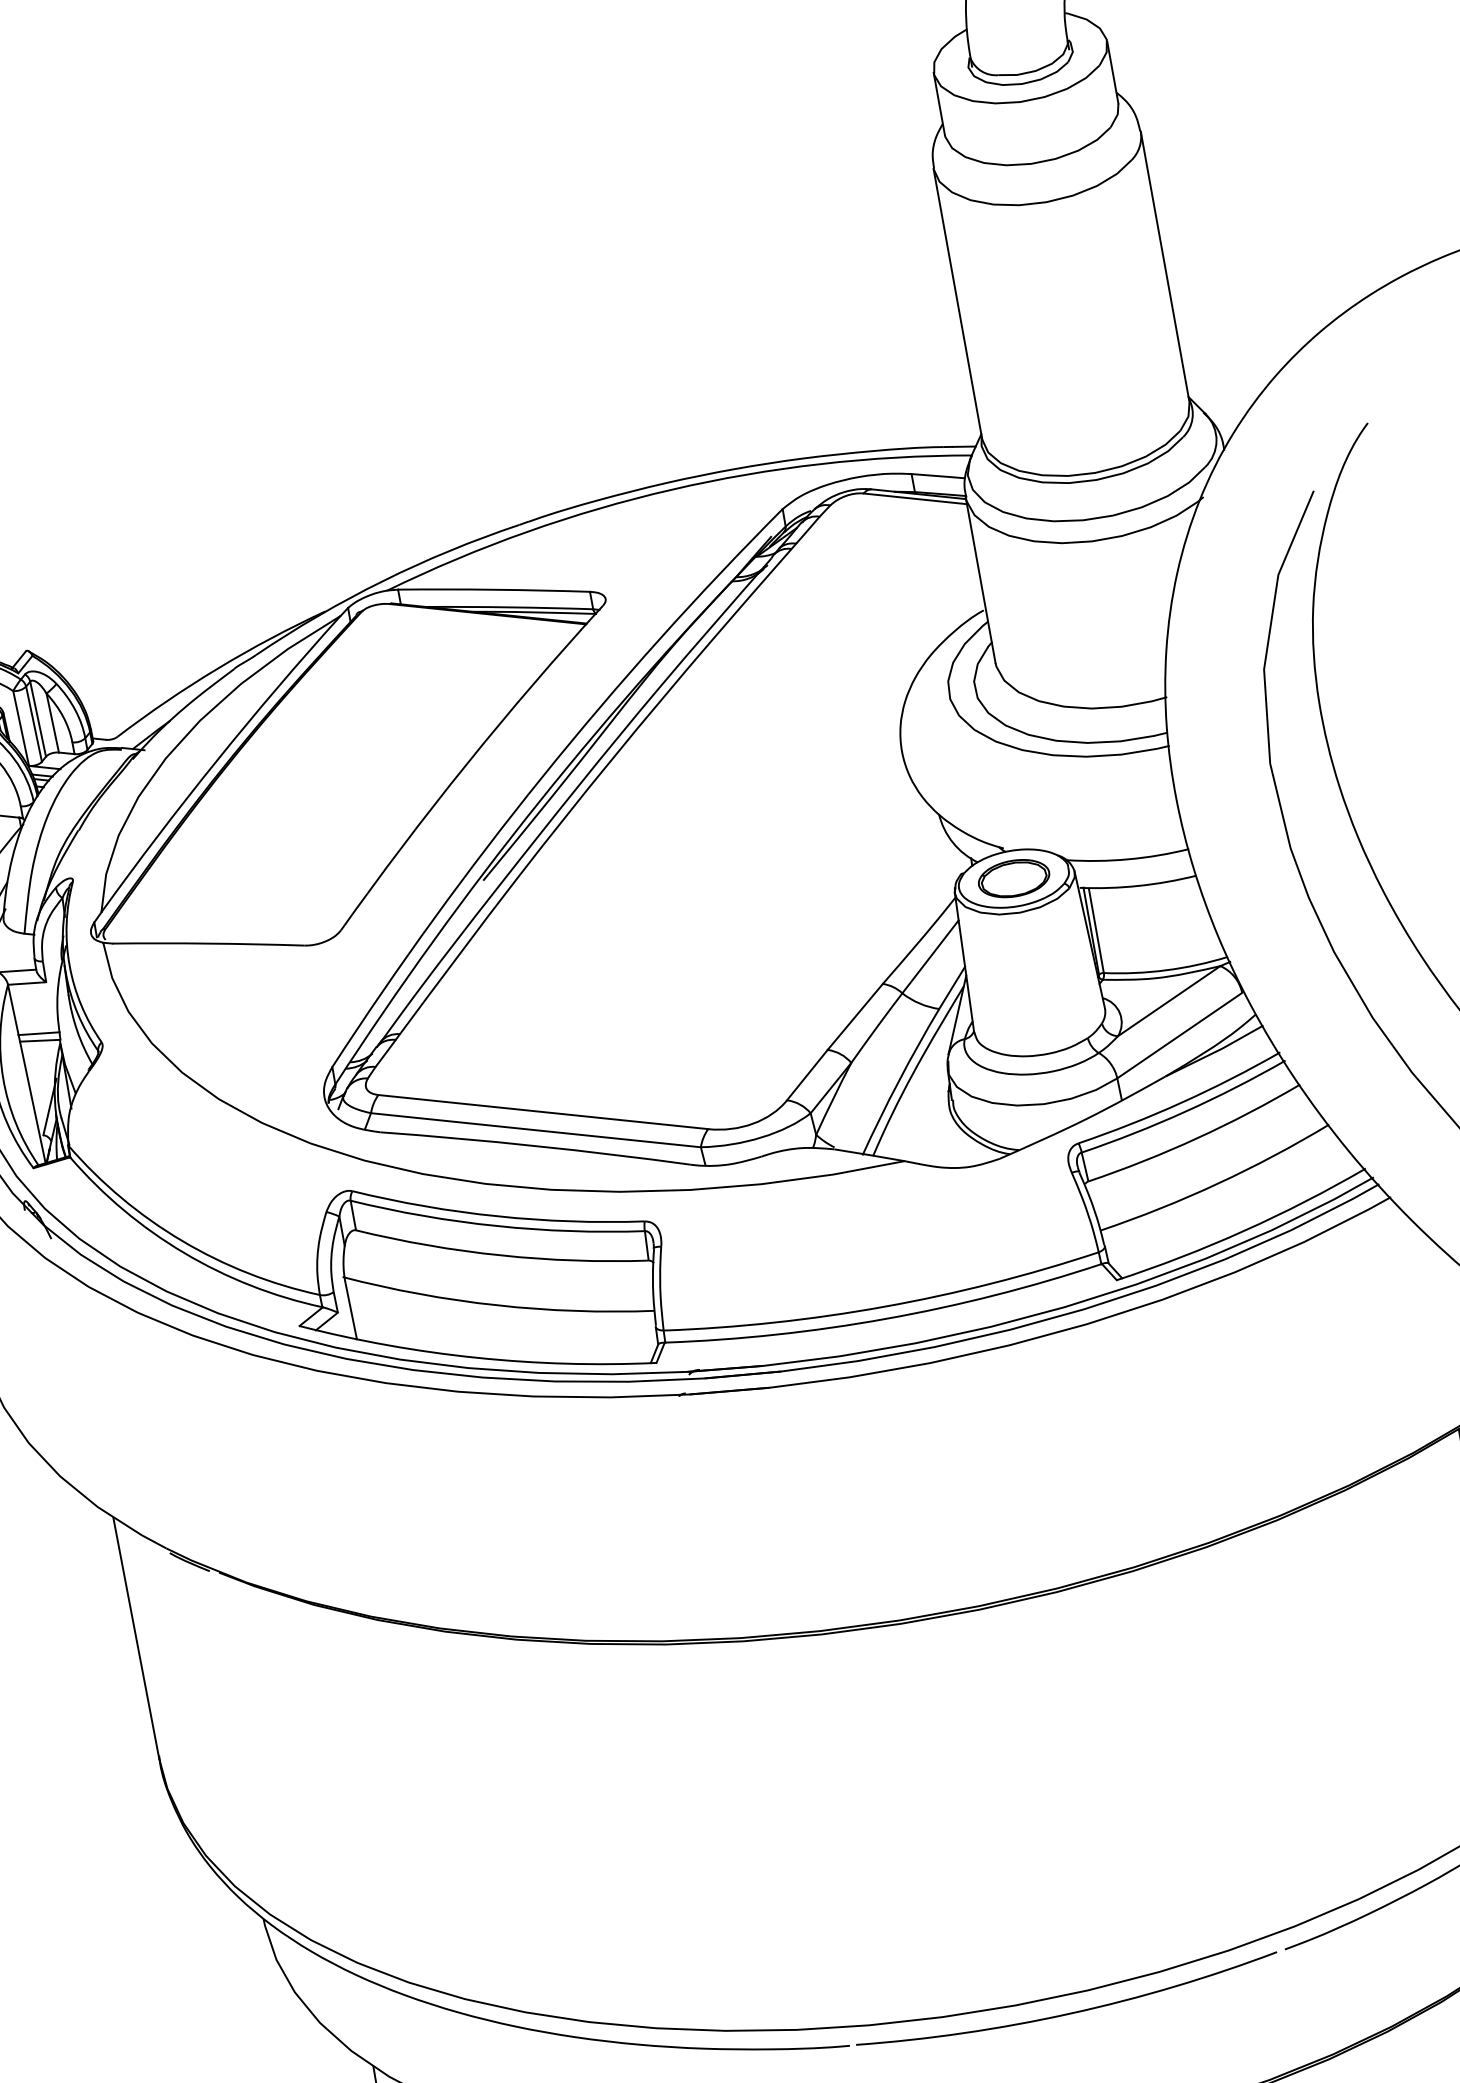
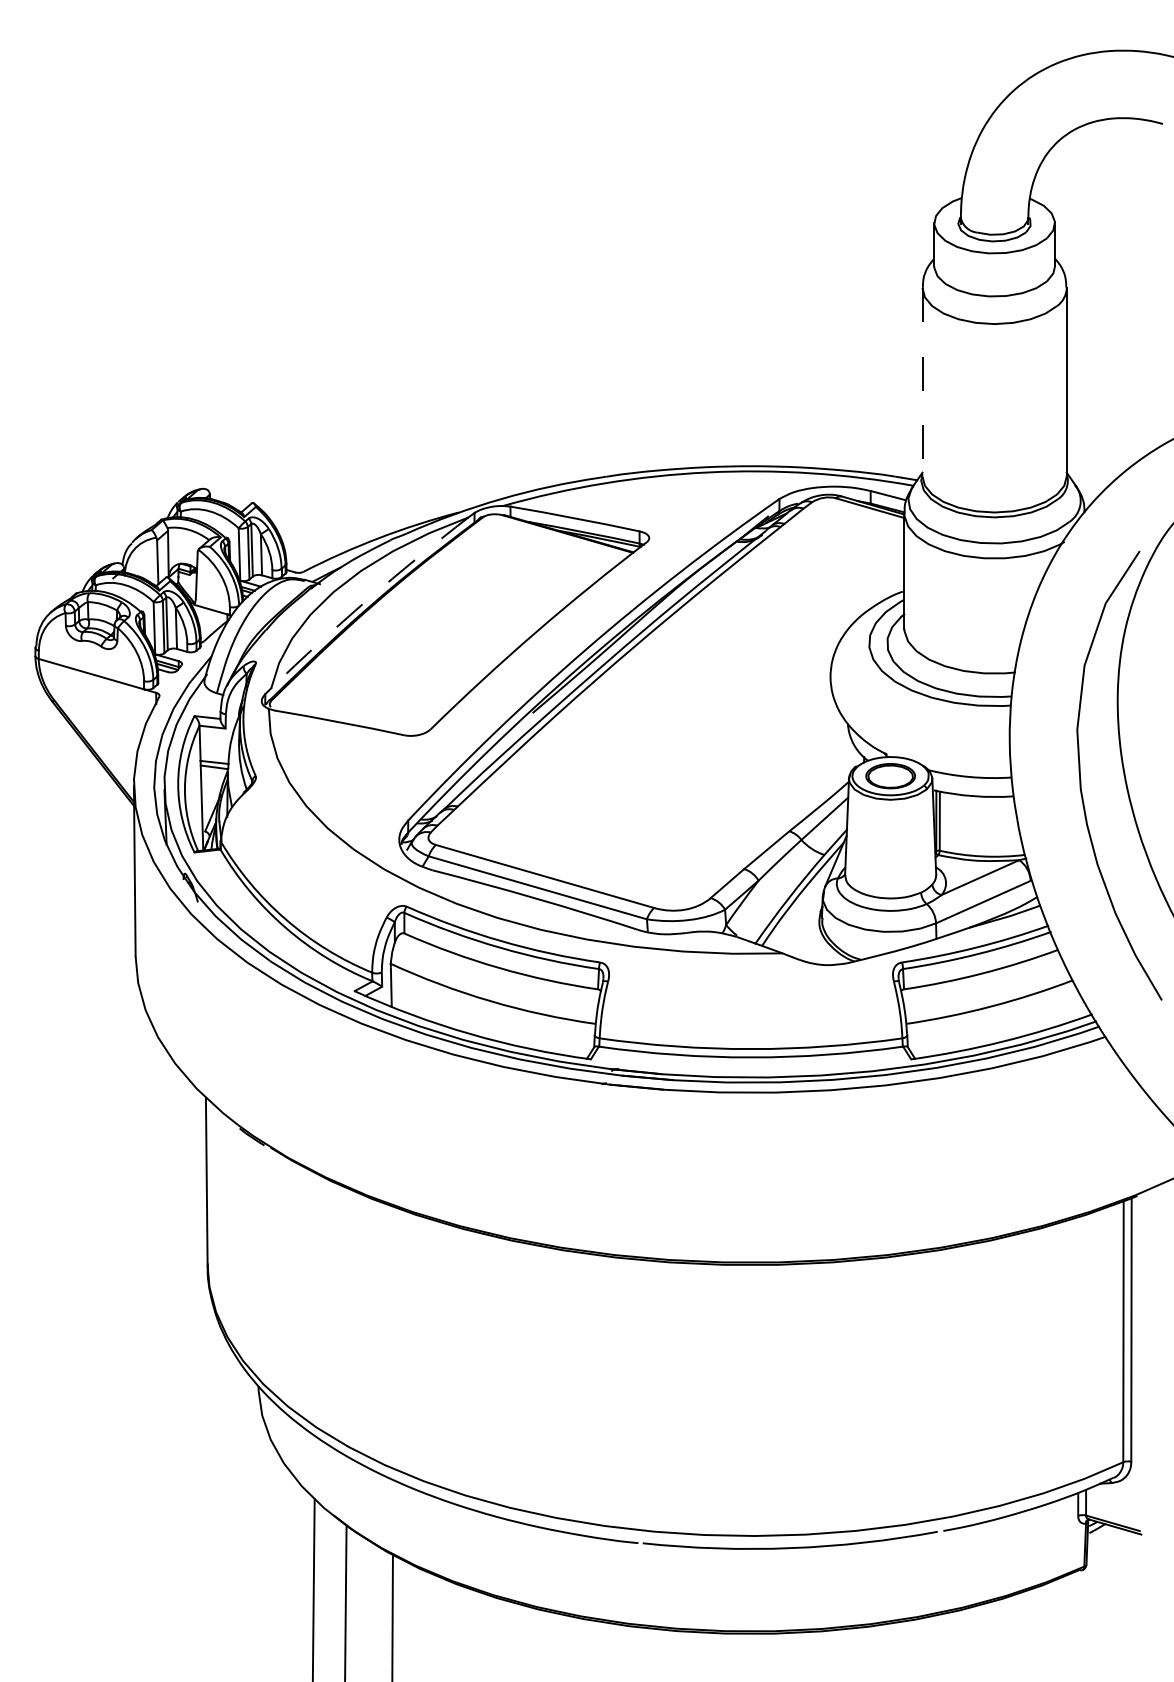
line: (958, 304) -> (922, 382), solid -> dashed
arc: (216, 761) -> (367, 600), solid -> dashed

